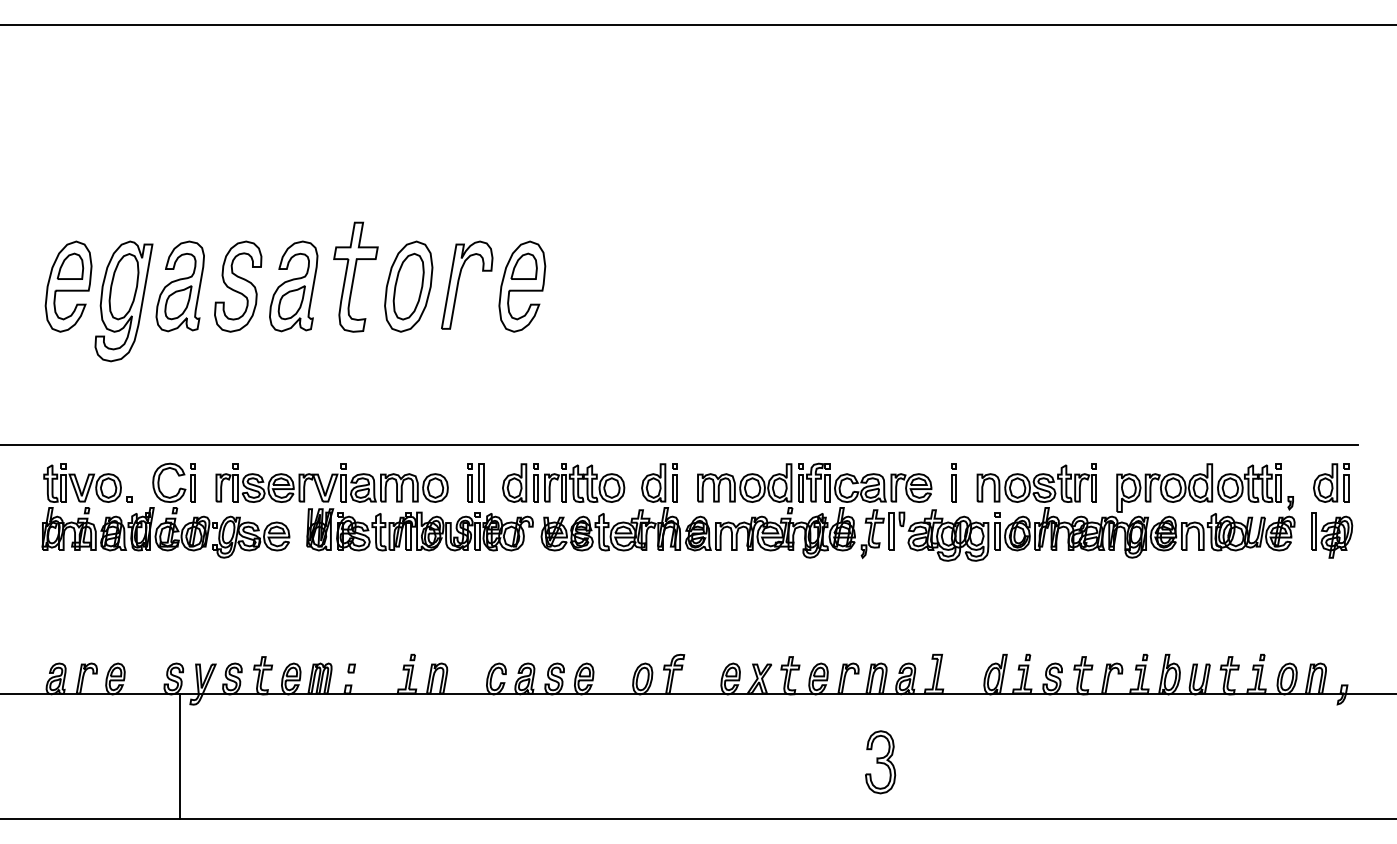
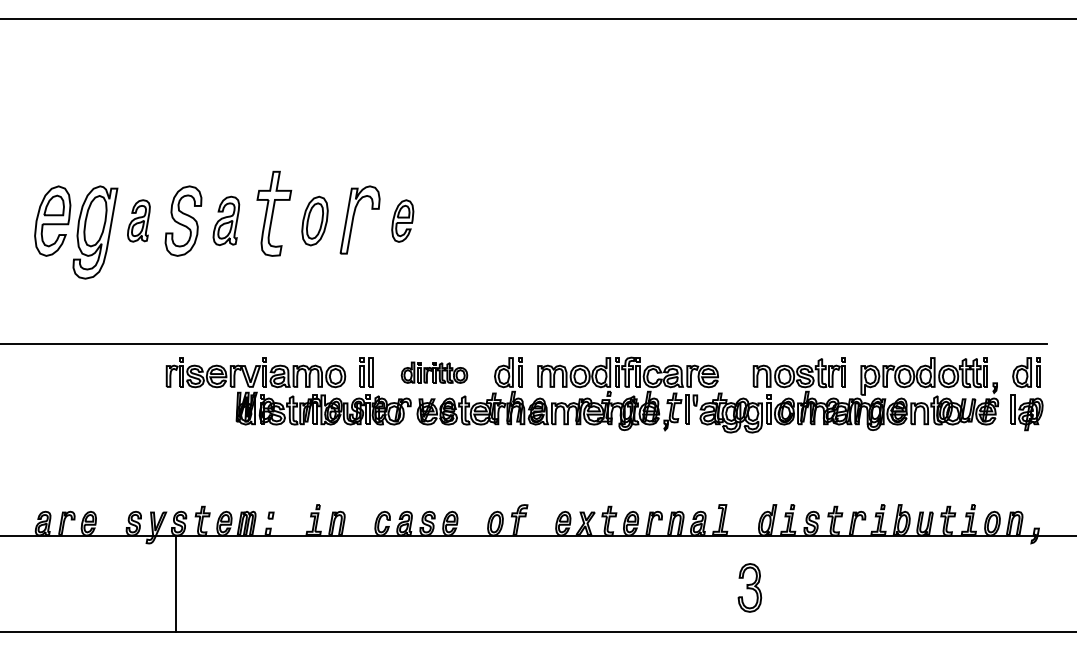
part: (179, 285) -> (138, 220), size x0.6
part: (293, 285) -> (226, 220), size x0.7
part: (408, 285) -> (314, 220), size x0.7
part: (522, 285) -> (402, 220), size x0.6
part: (563, 482) -> (434, 372), size x0.7
line: (952, 482) -> (734, 372), removed
part: (165, 510) -> (127, 393), removed
line: (179, 756) -> (175, 583), moved
part: (880, 761) -> (749, 587), moved

